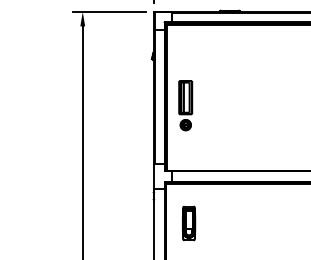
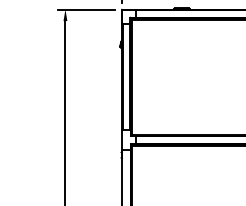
part: (185, 105) -> (146, 83), removed
part: (188, 222) -> (149, 176), removed

